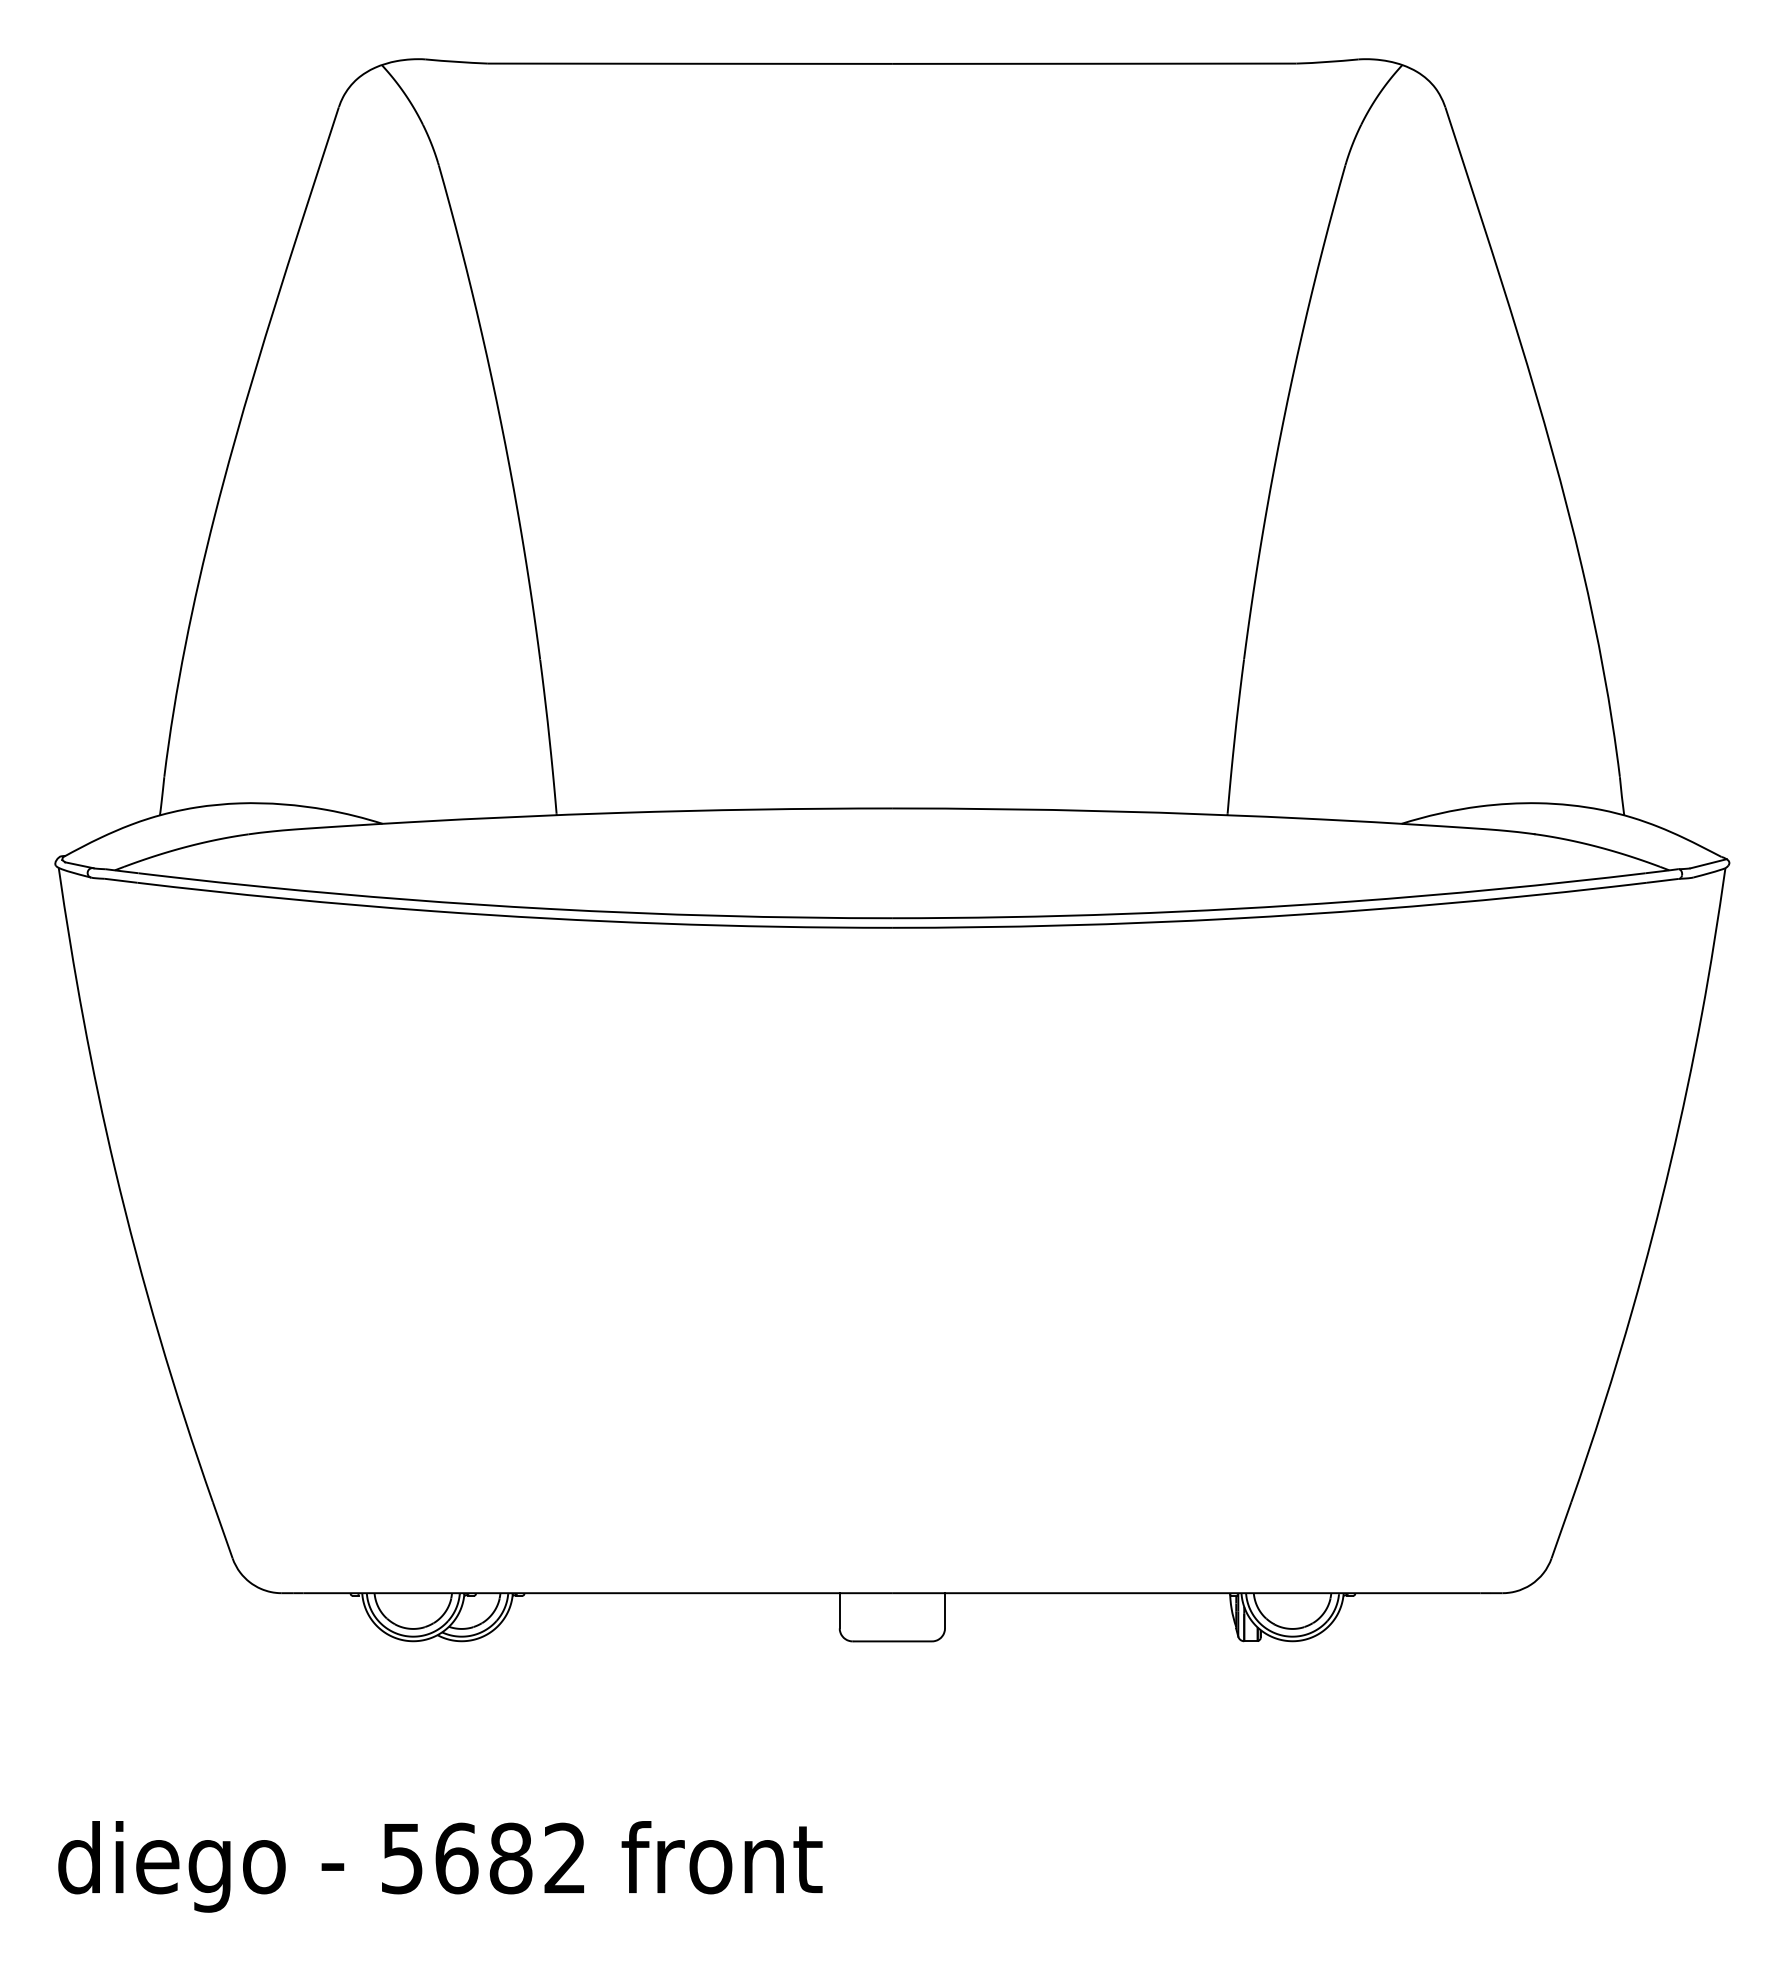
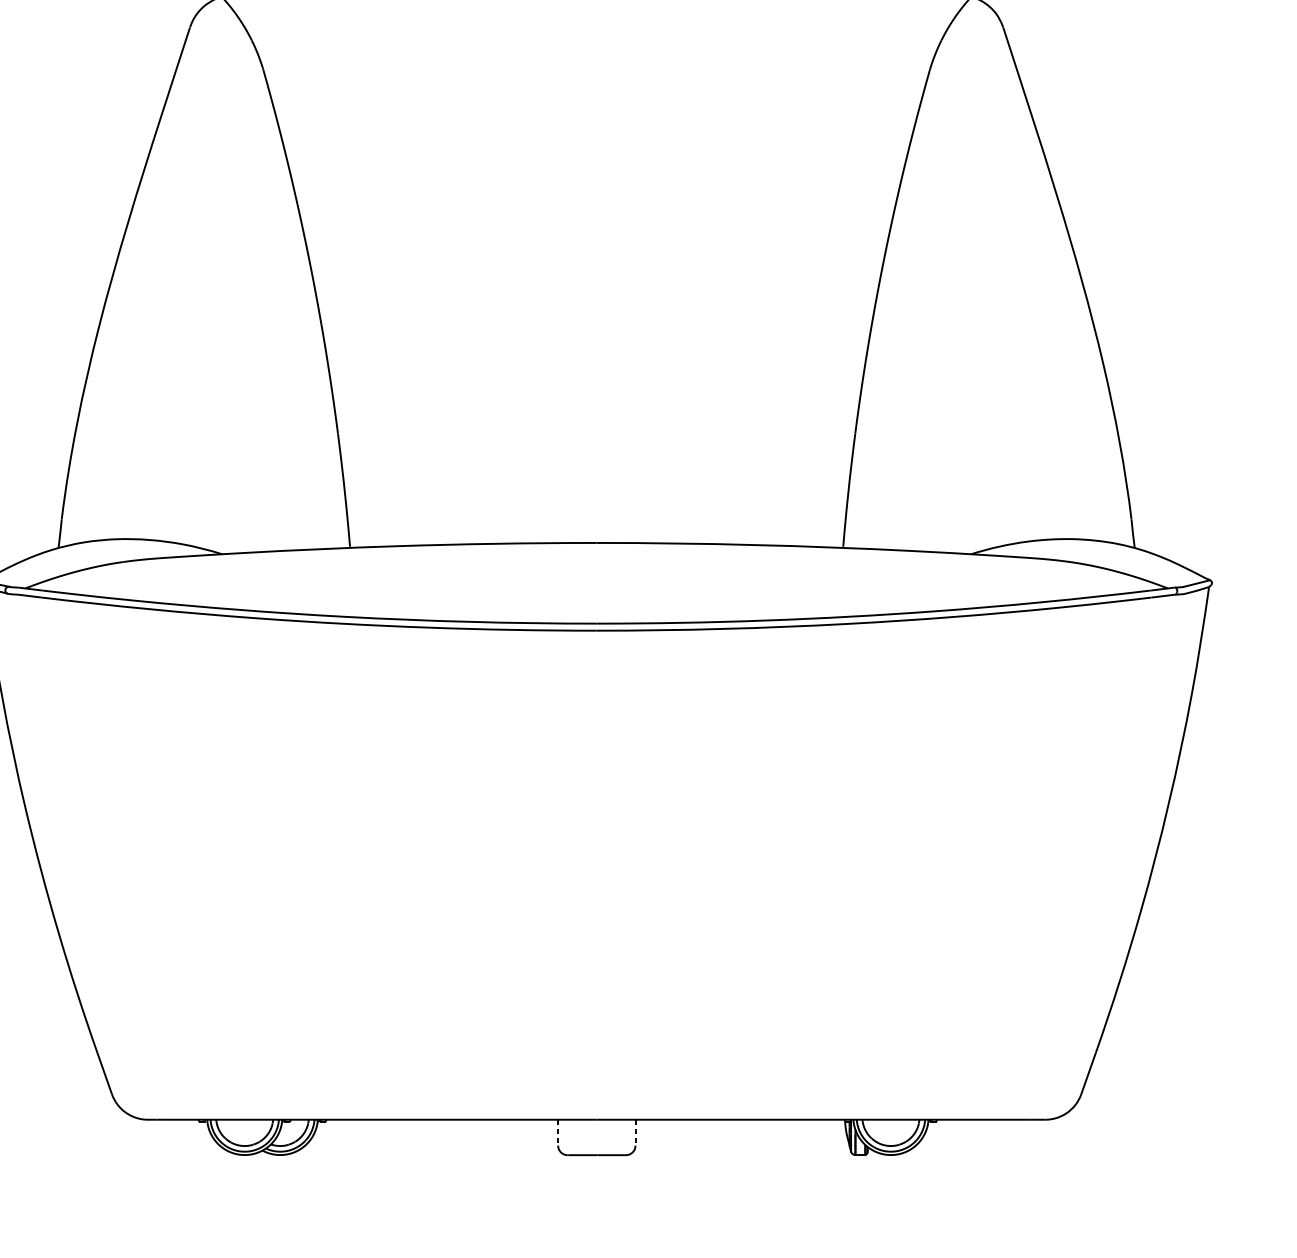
line: (839, 1610) -> (557, 1132), solid -> dashed
line: (945, 1610) -> (635, 1132), solid -> dashed

